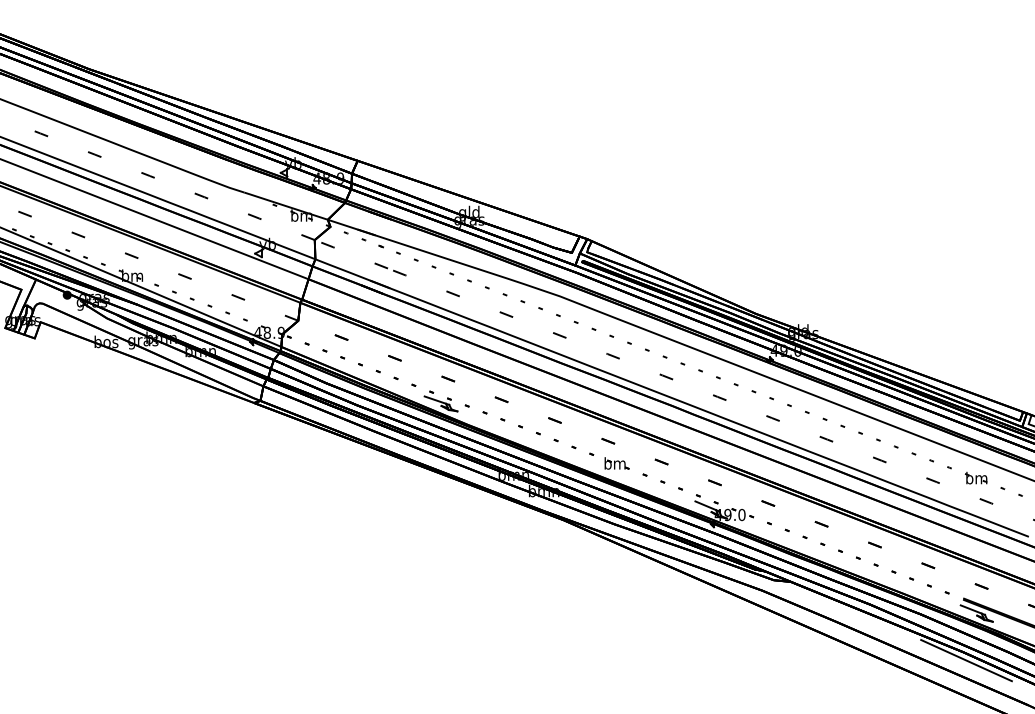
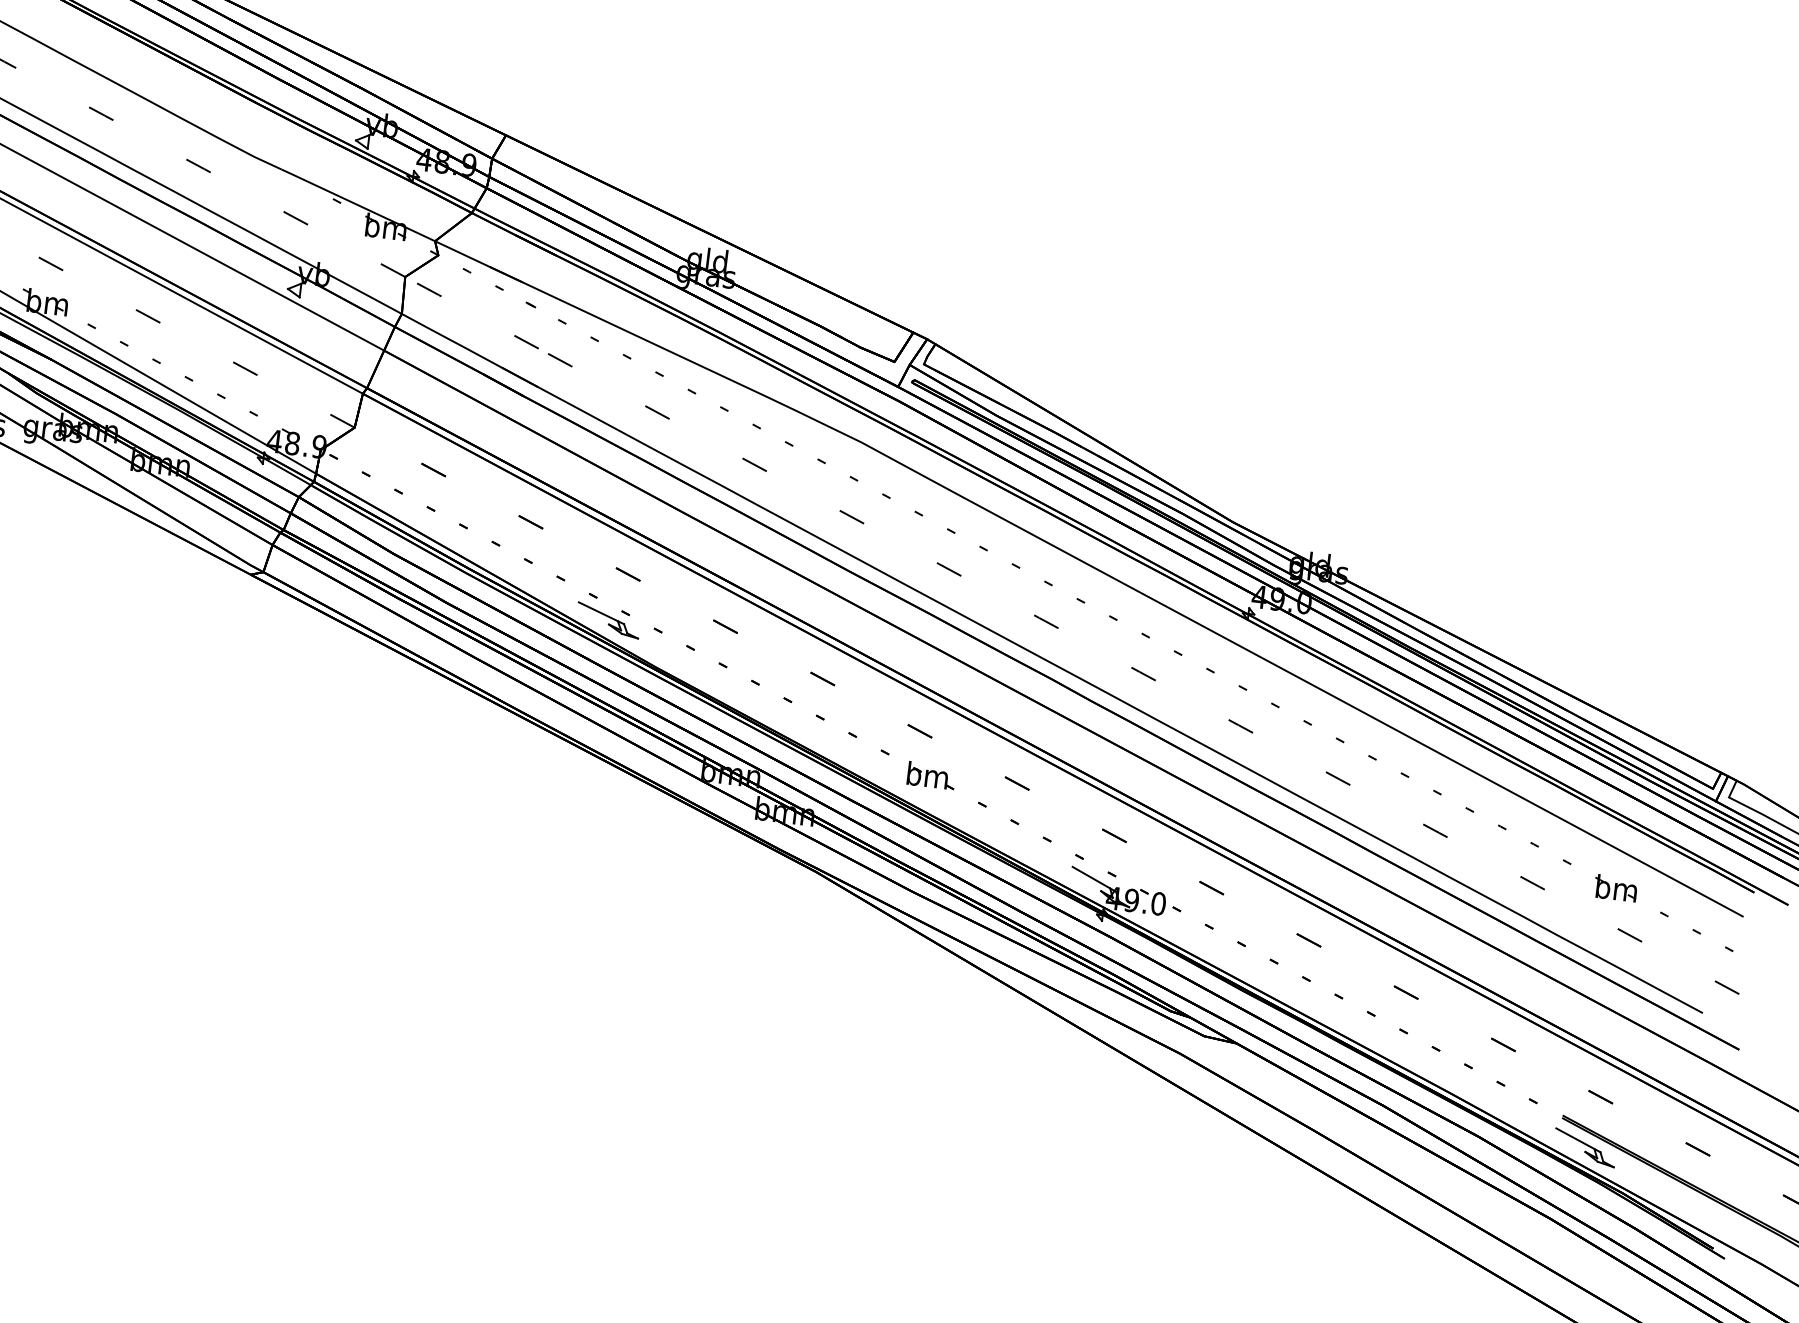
line: (966, 660) -> (1554, 1235), removed

